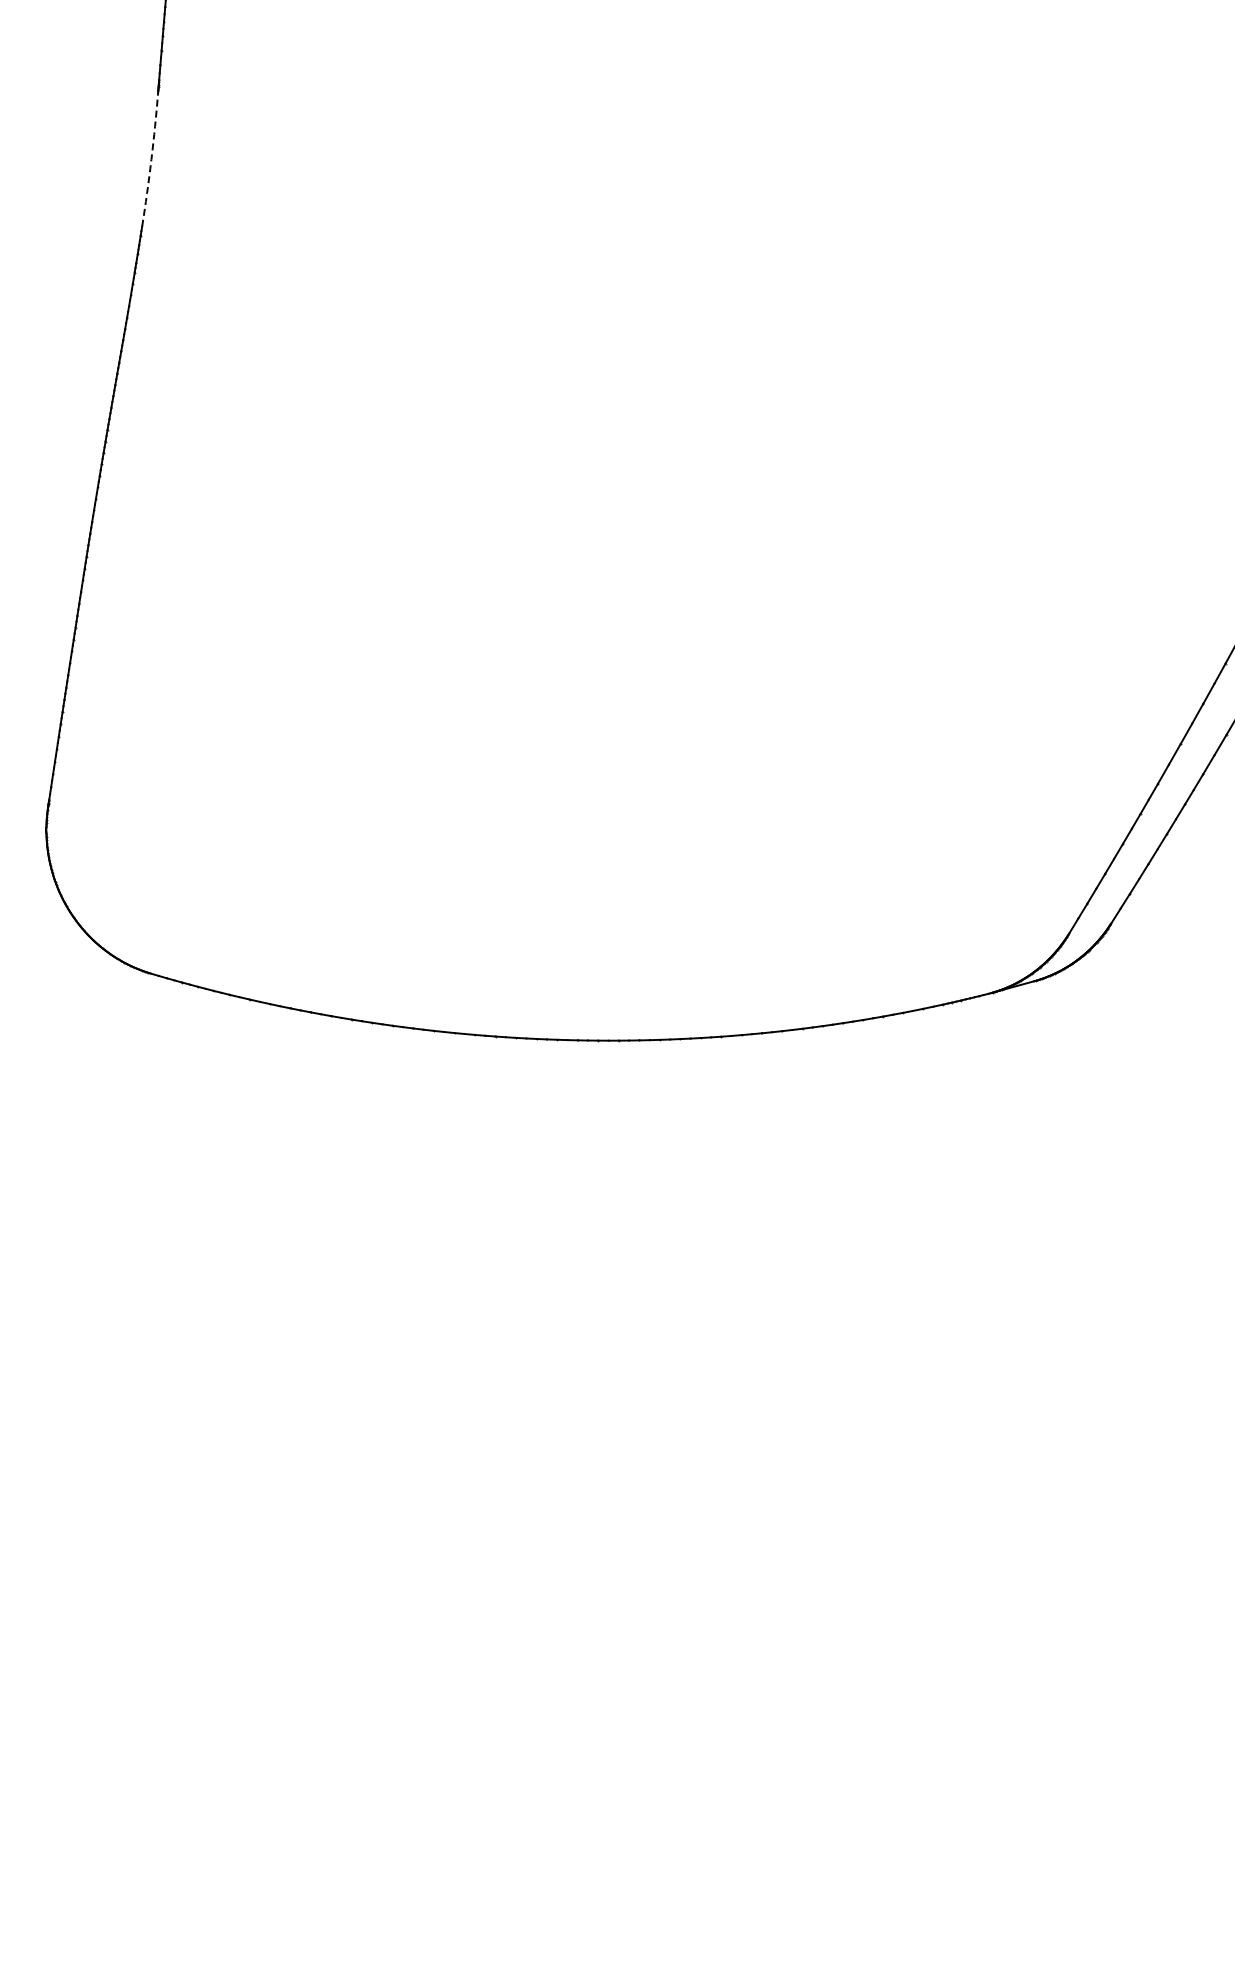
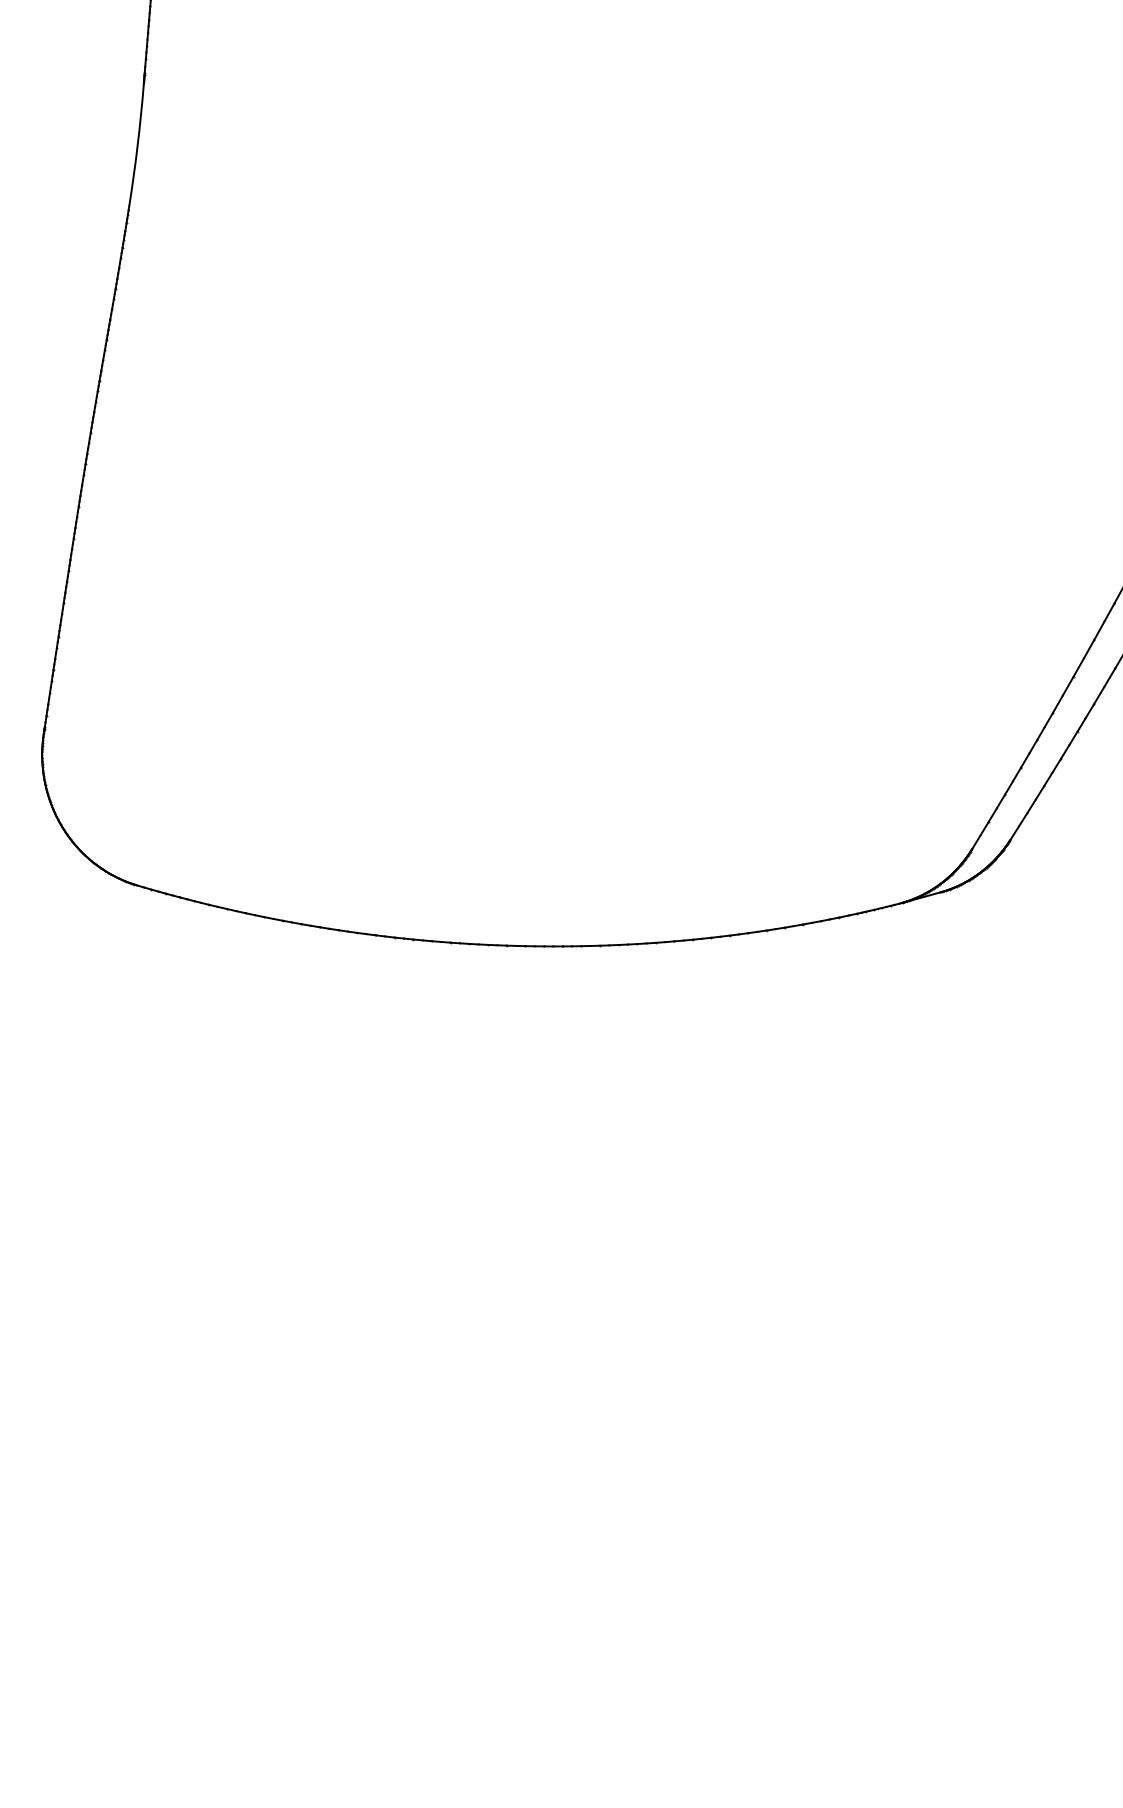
arc: (151, 159) -> (137, 145), dashed -> solid

